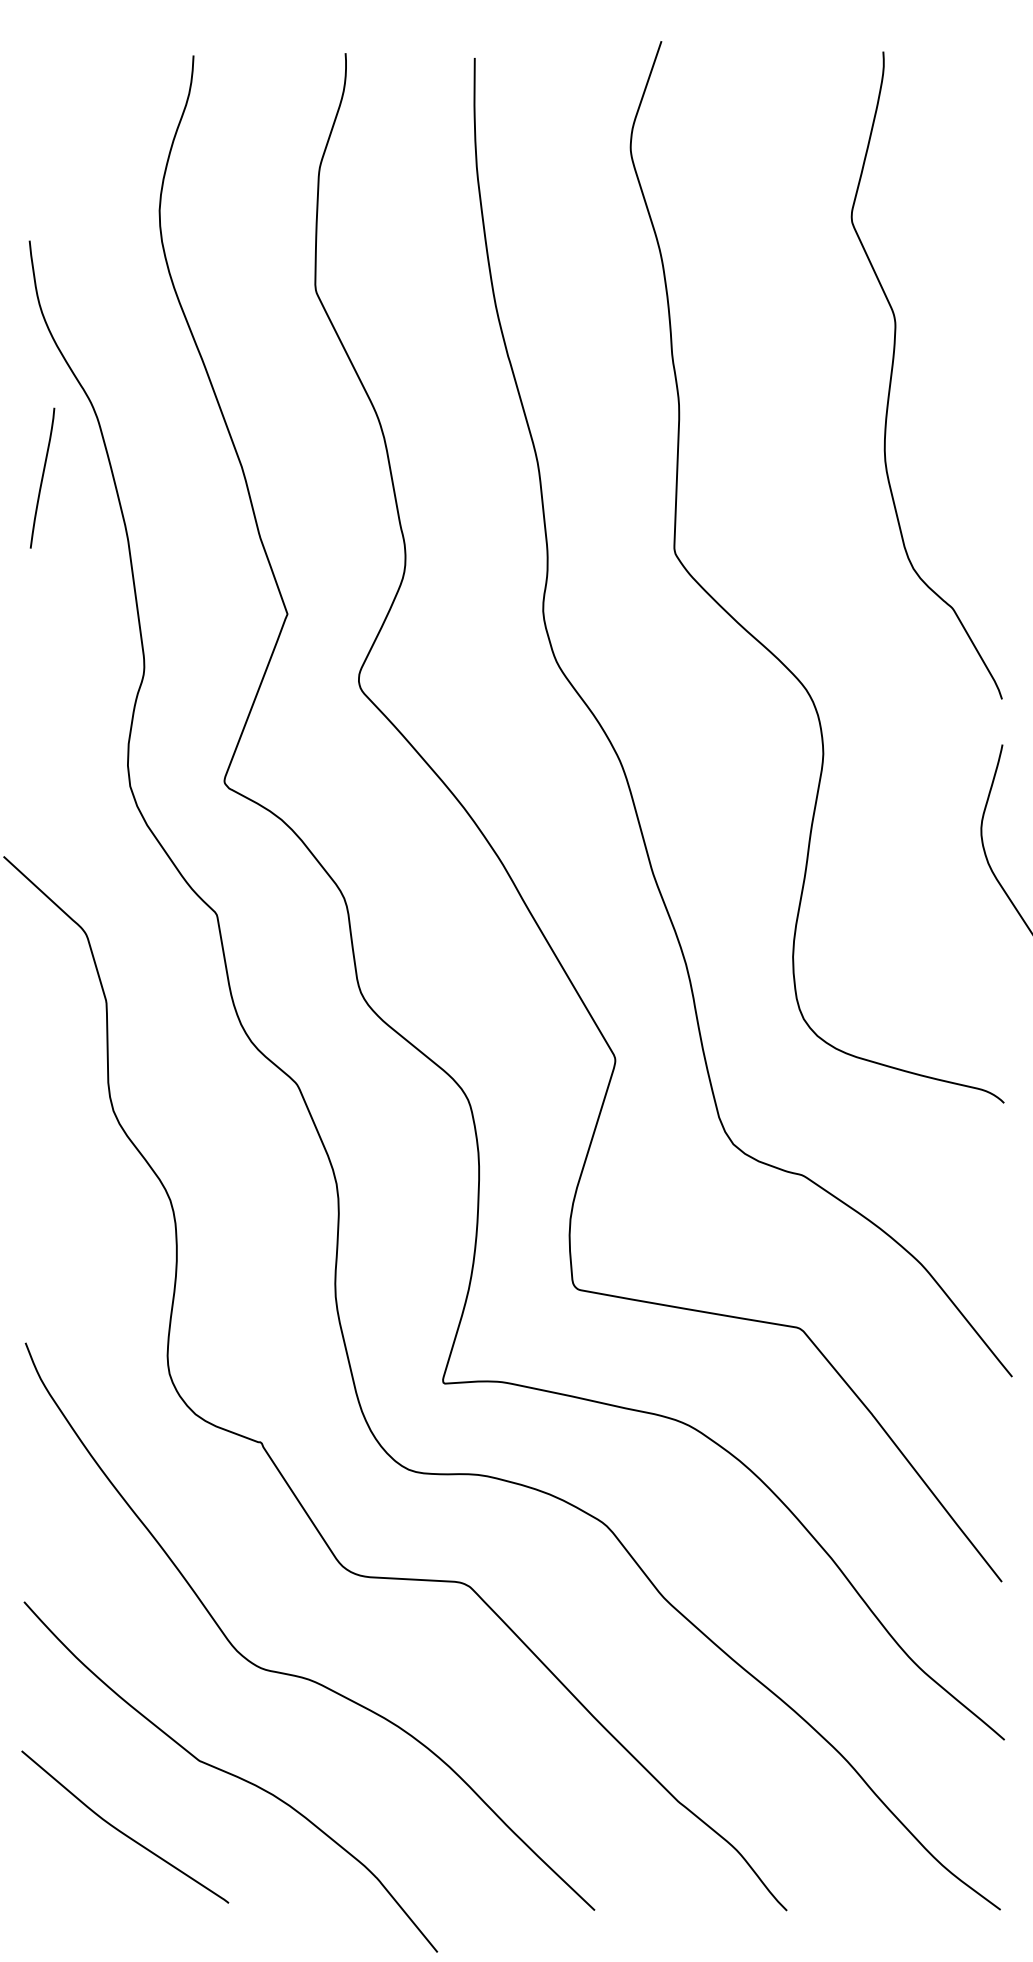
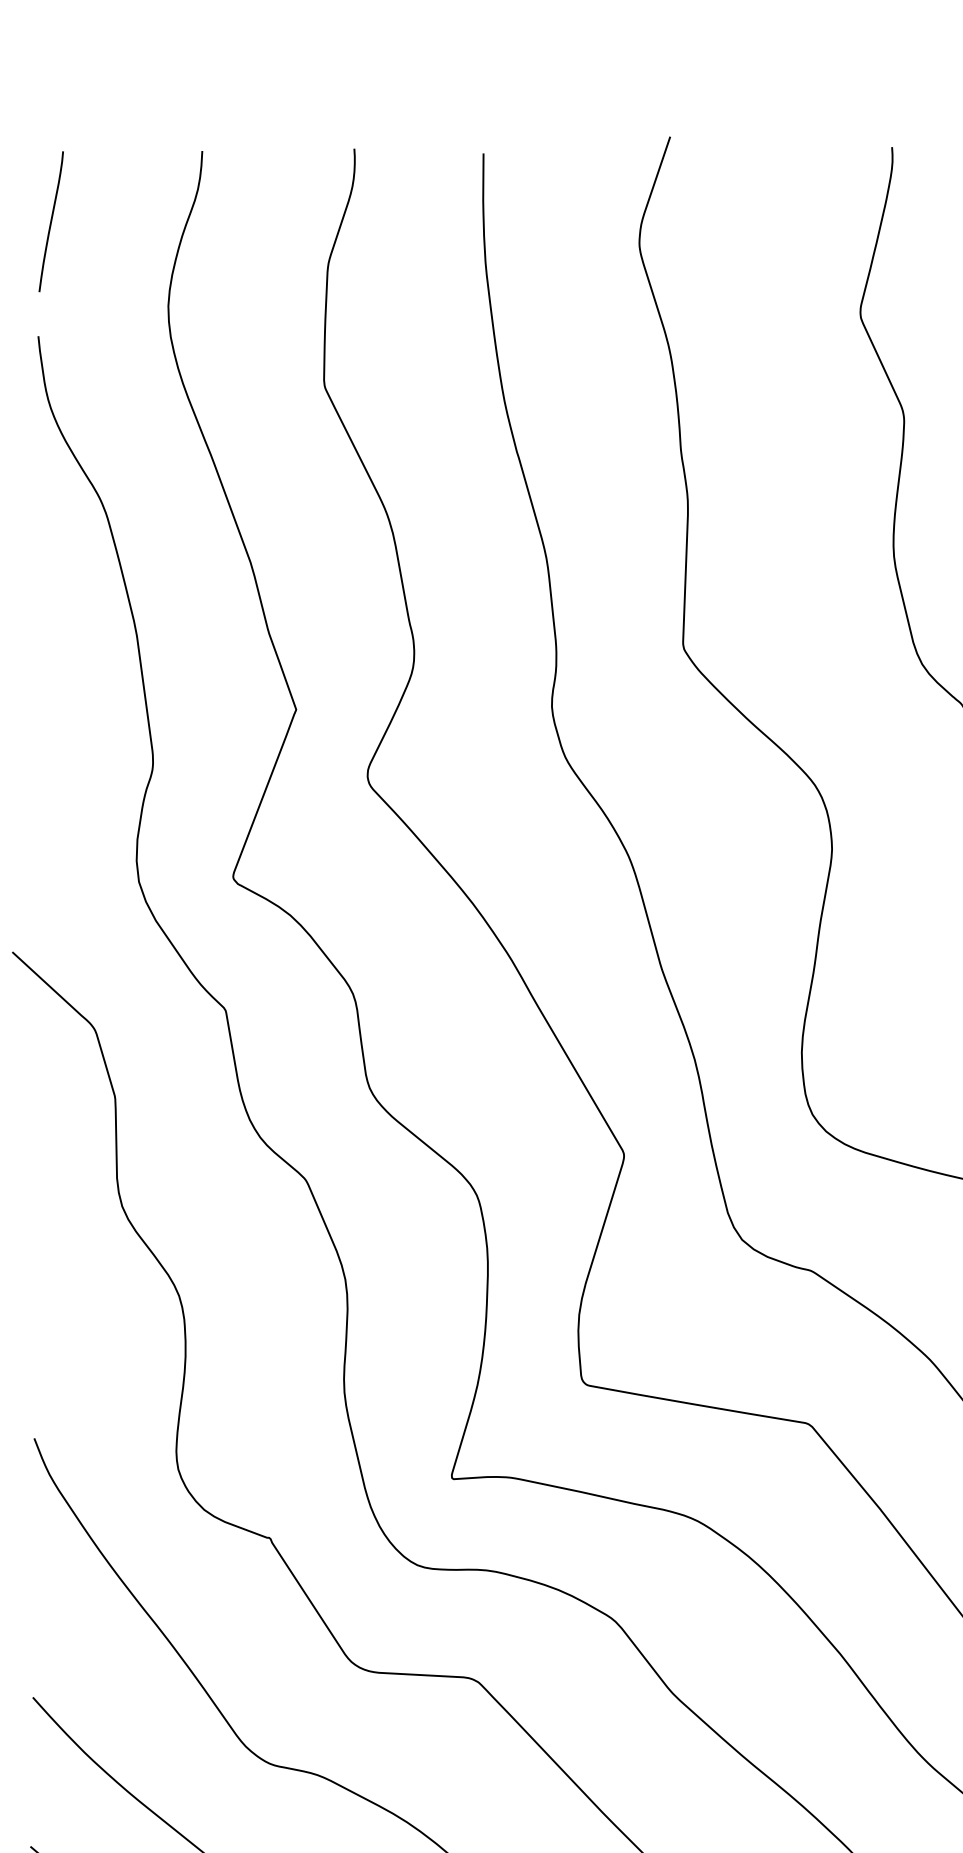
curve: (42, 477) -> (51, 221), moved

